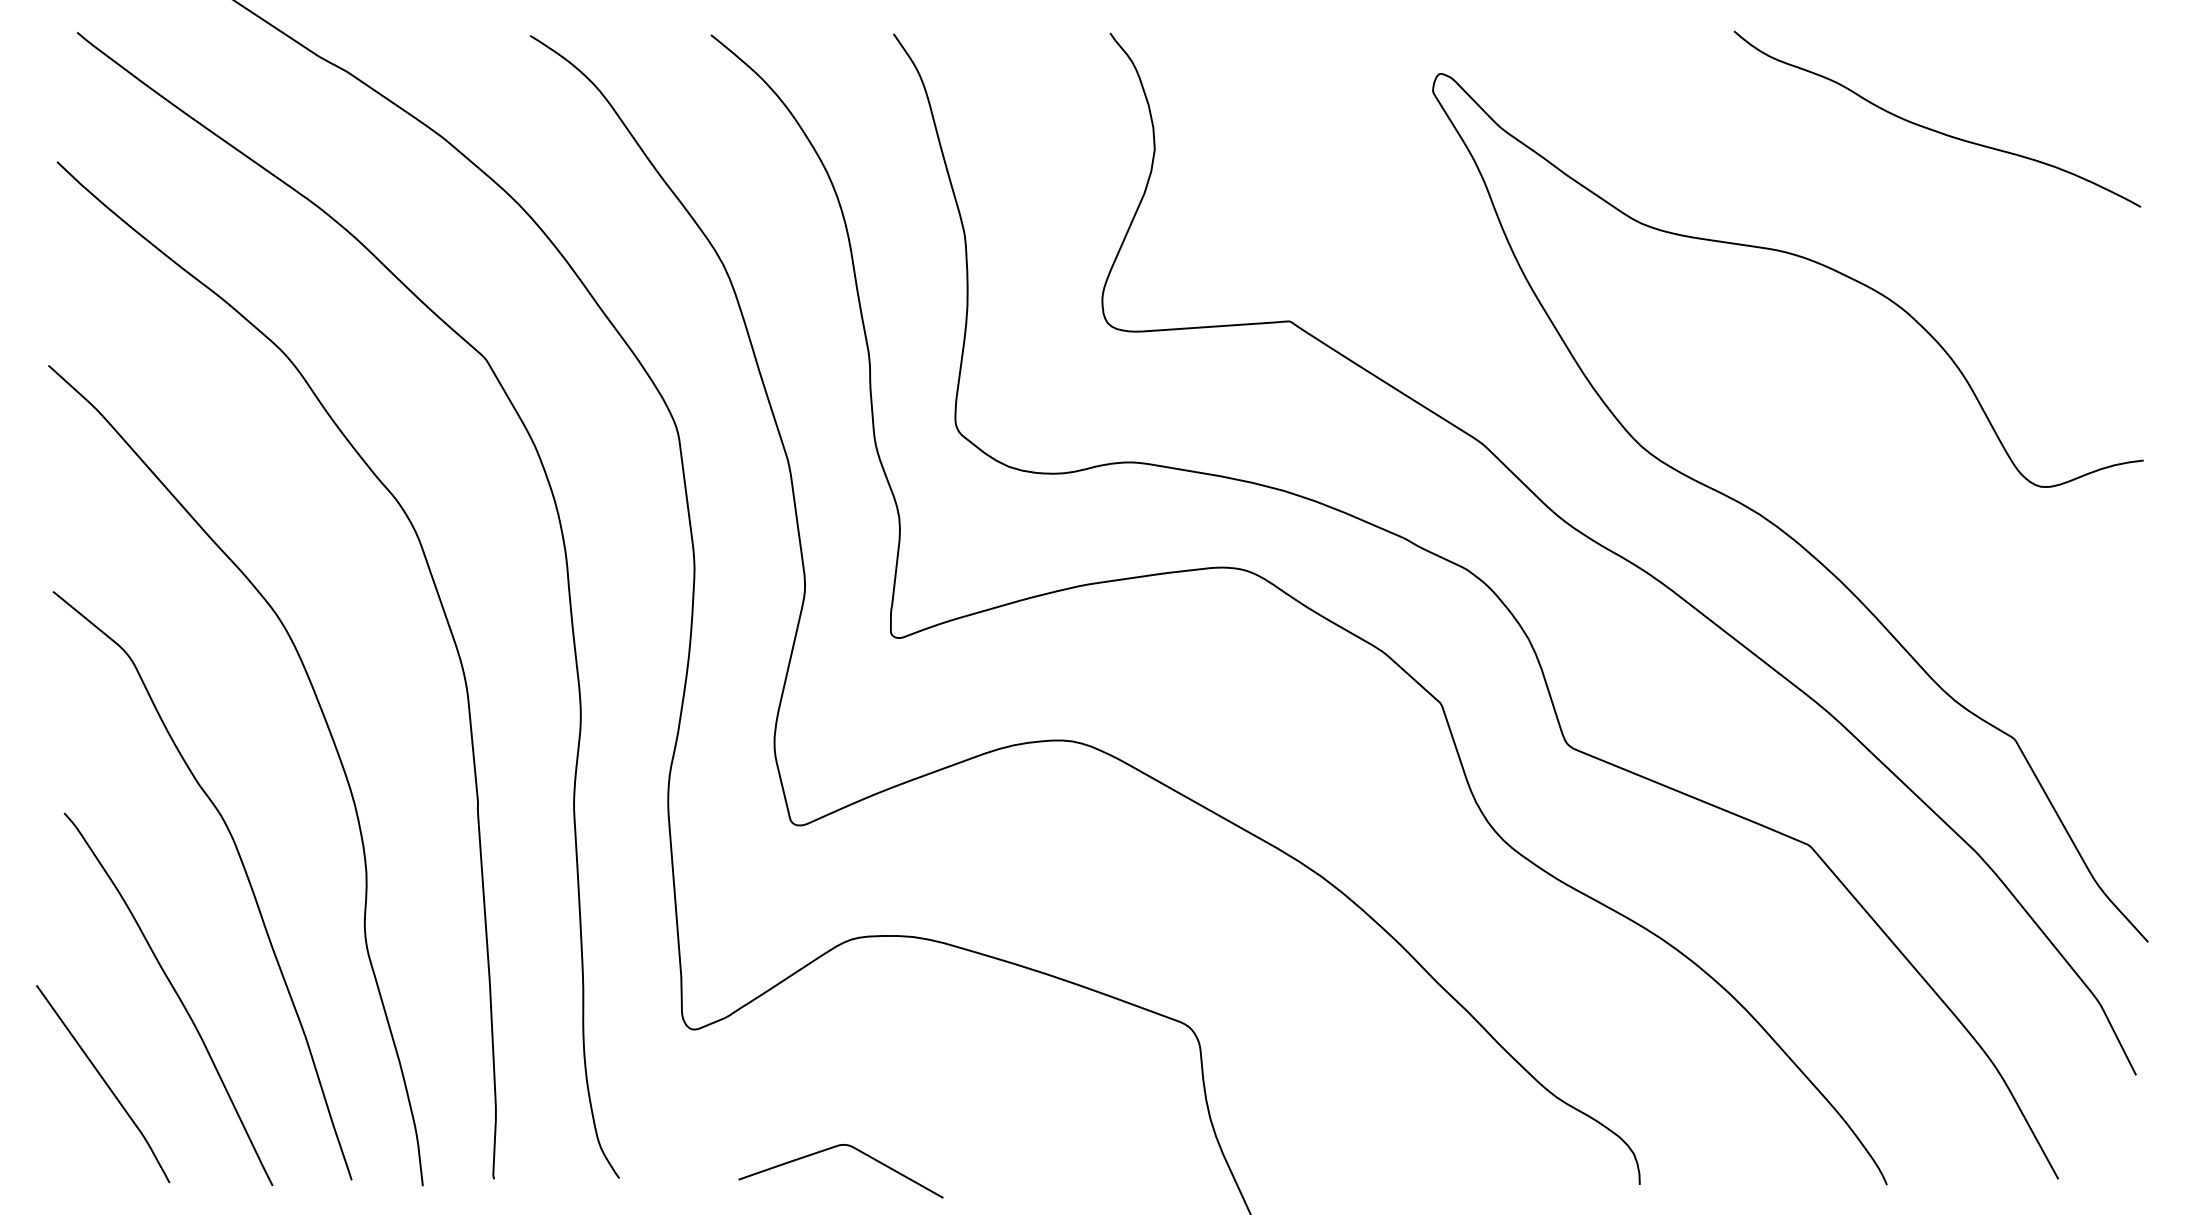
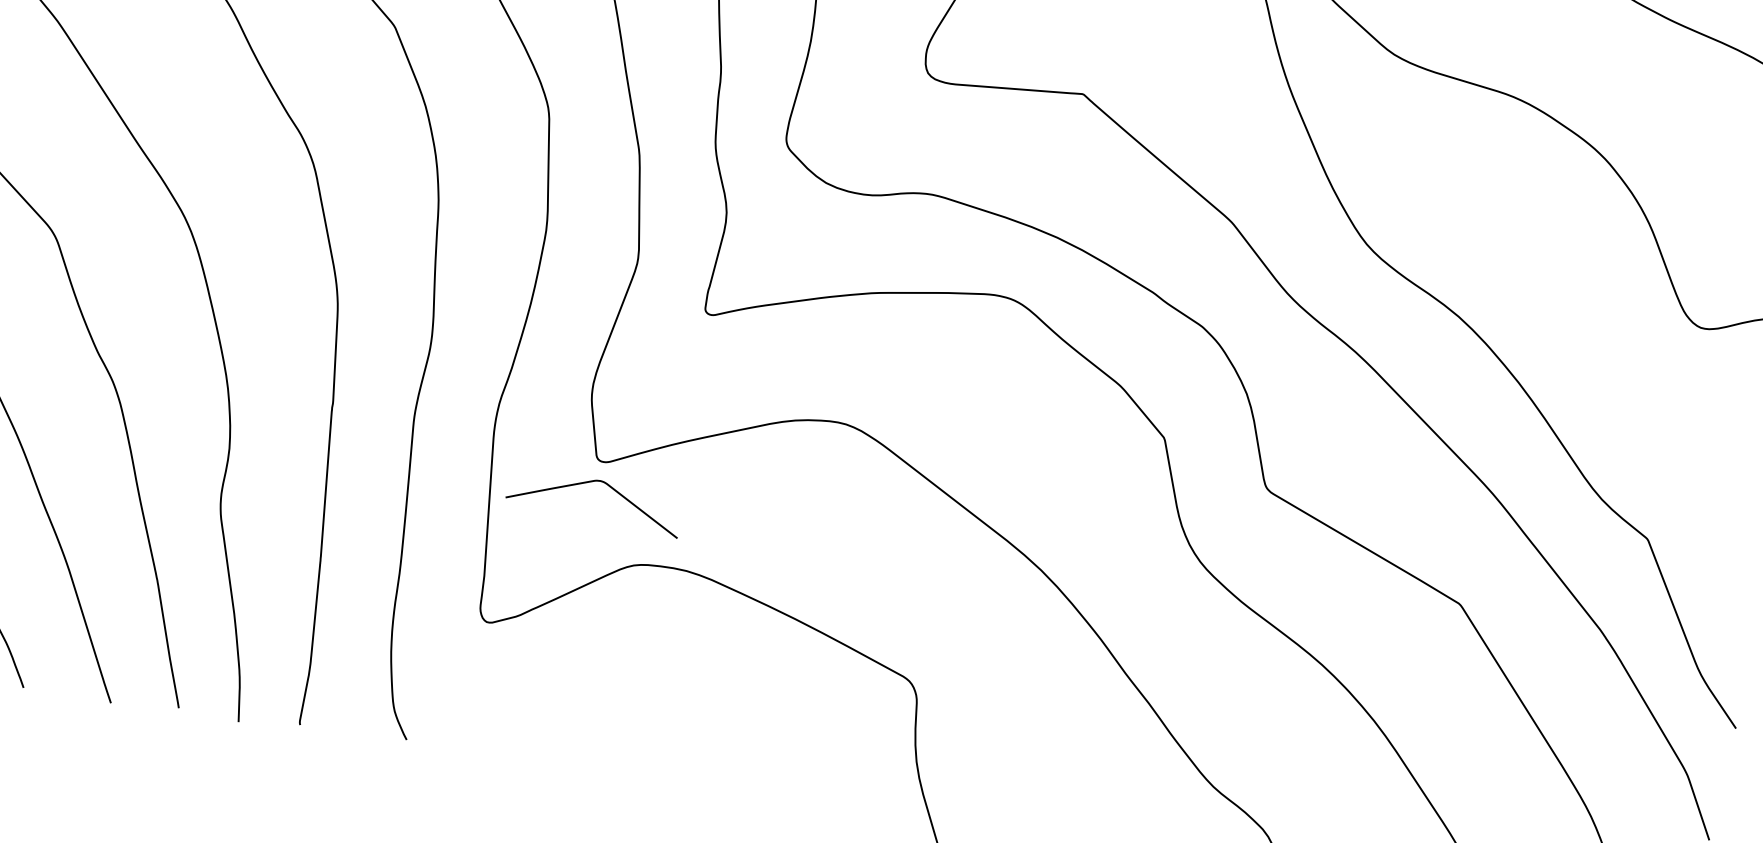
curve: (833, 1148) -> (590, 482), moved

